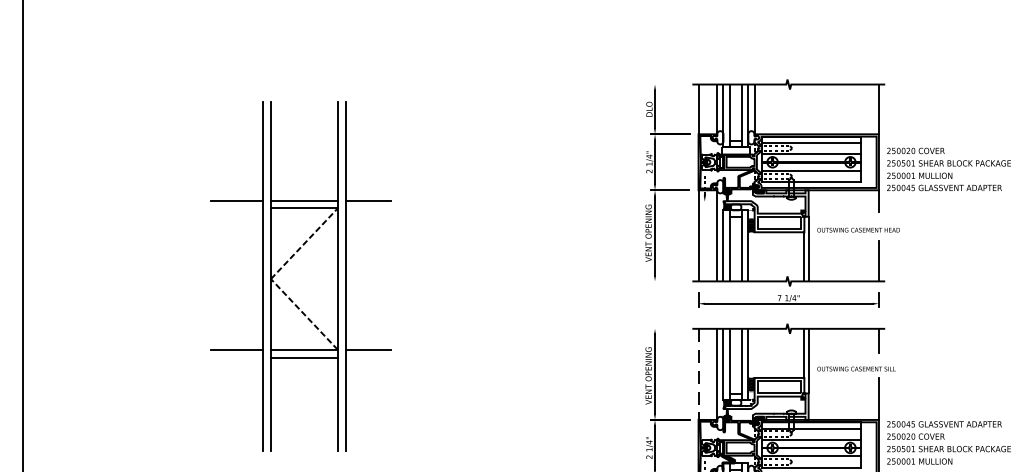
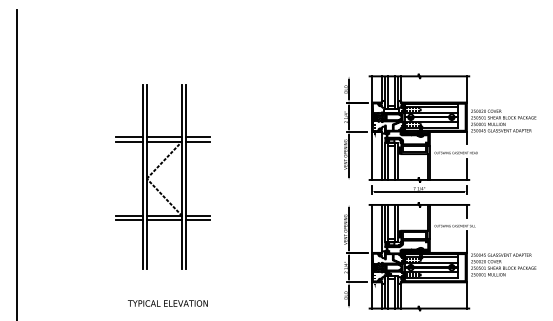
line: (236, 208) -> (128, 141), added
line: (369, 208) -> (198, 141), added
line: (236, 358) -> (128, 220), added
line: (369, 358) -> (198, 220), added
line: (697, 373) -> (371, 228), dashed -> solid

